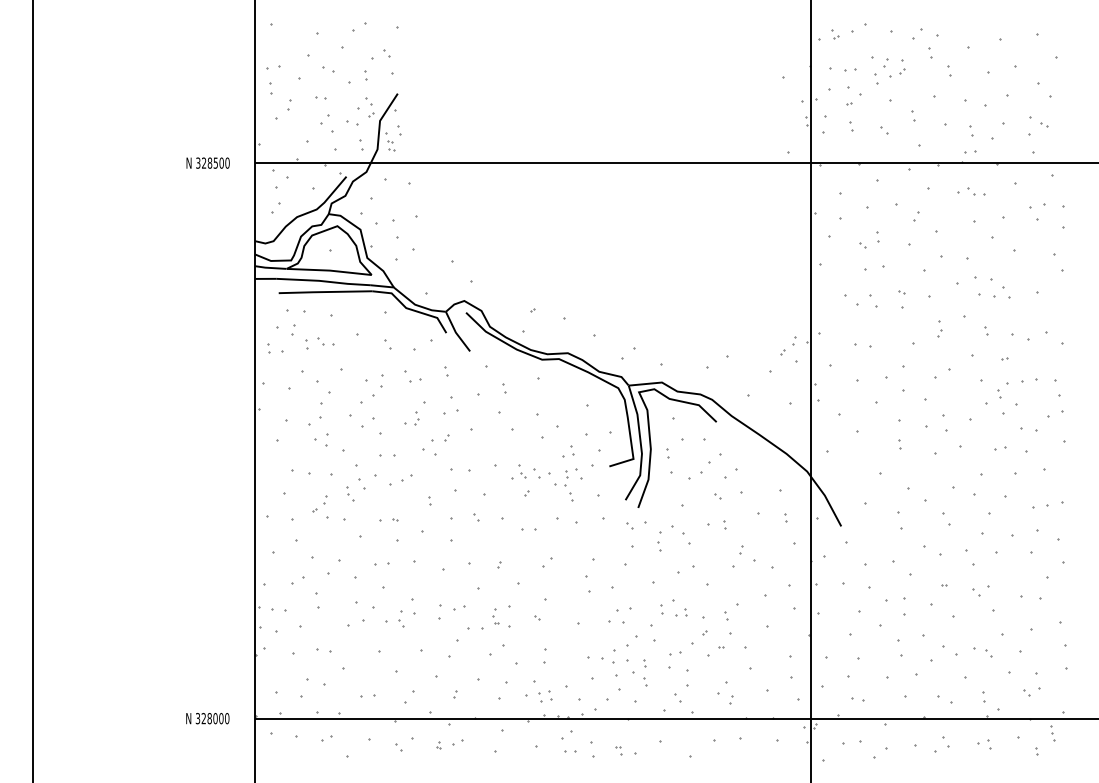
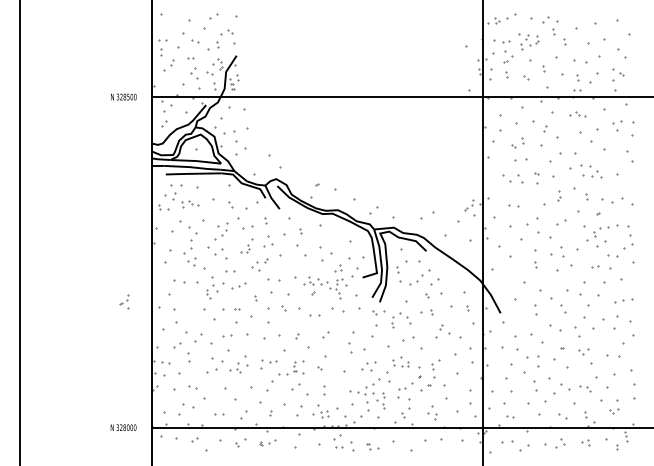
part: (412, 377) -> (245, 224), size x1.6
part: (320, 506) -> (124, 301), moved
part: (389, 520) -> (231, 309), size x1.6

